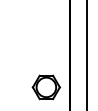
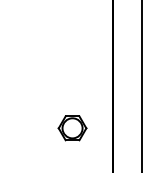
part: (45, 87) -> (71, 128), size x0.6

